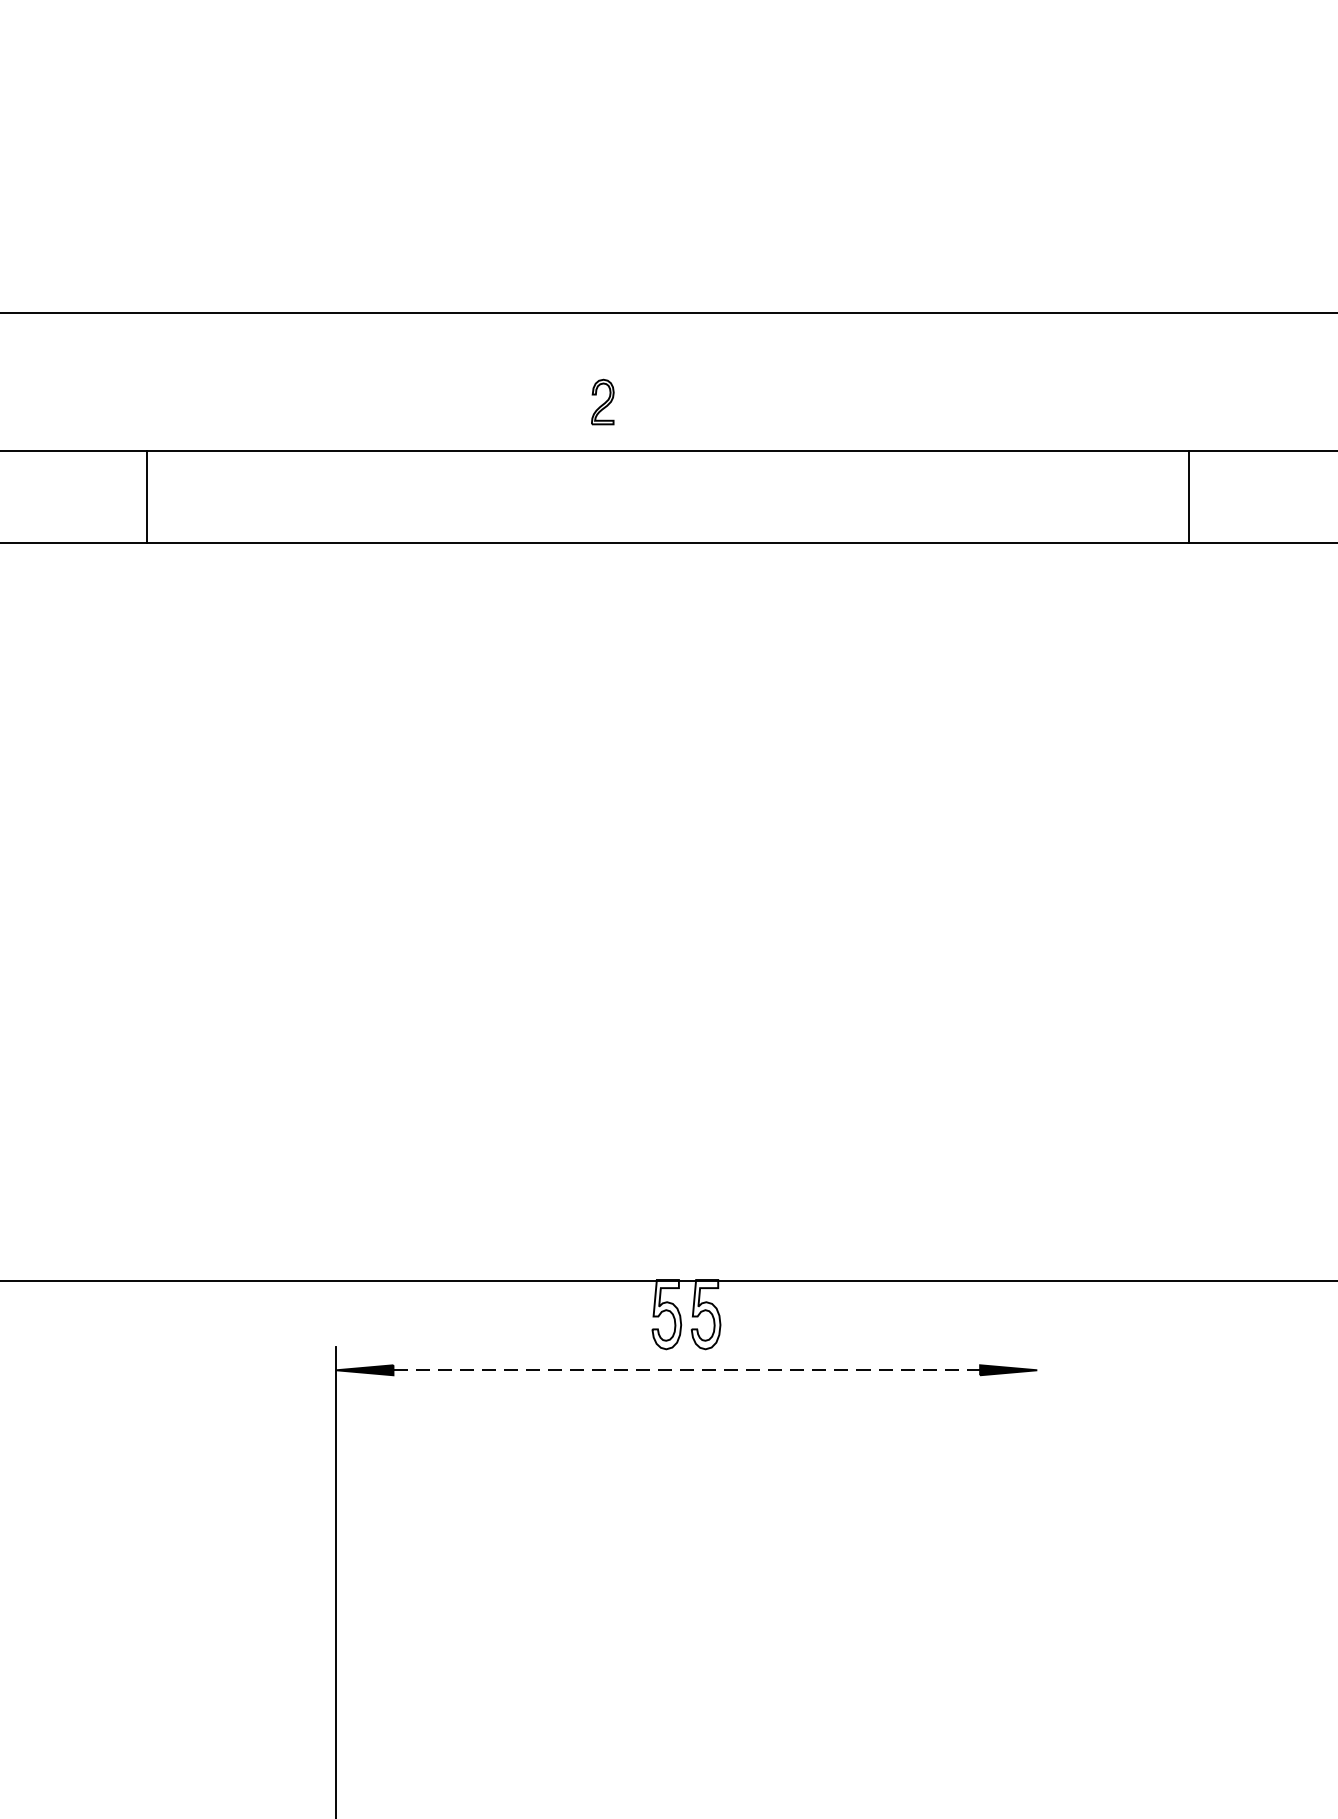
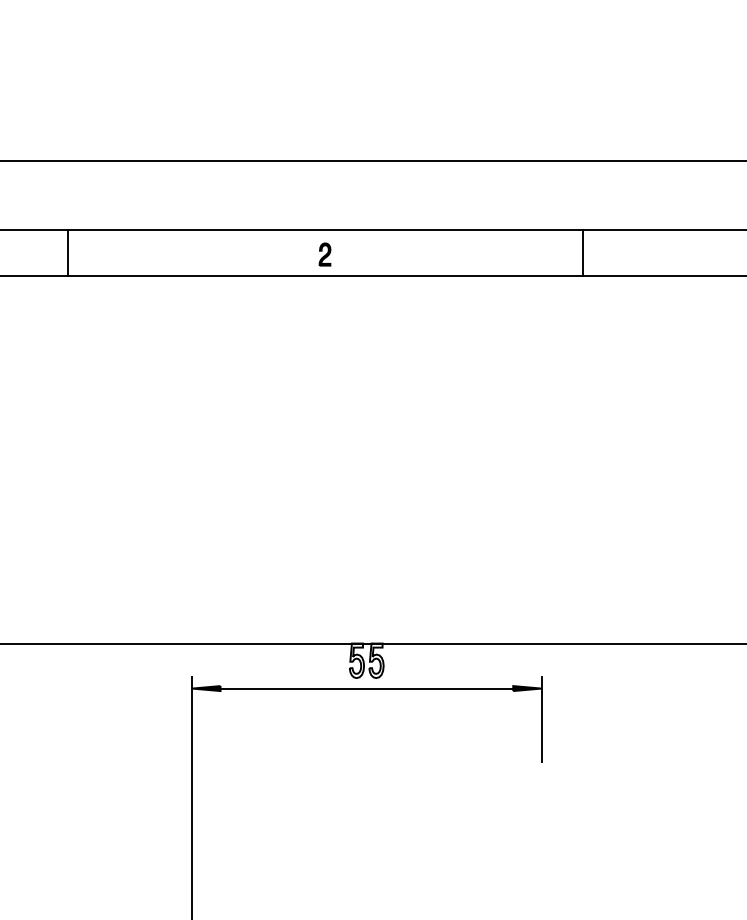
part: (601, 402) -> (324, 254), moved
line: (146, 496) -> (67, 252), moved
line: (1189, 496) -> (582, 252), moved
line: (688, 1370) -> (367, 688), dashed -> solid
line: (1036, 1432) -> (541, 719), added

